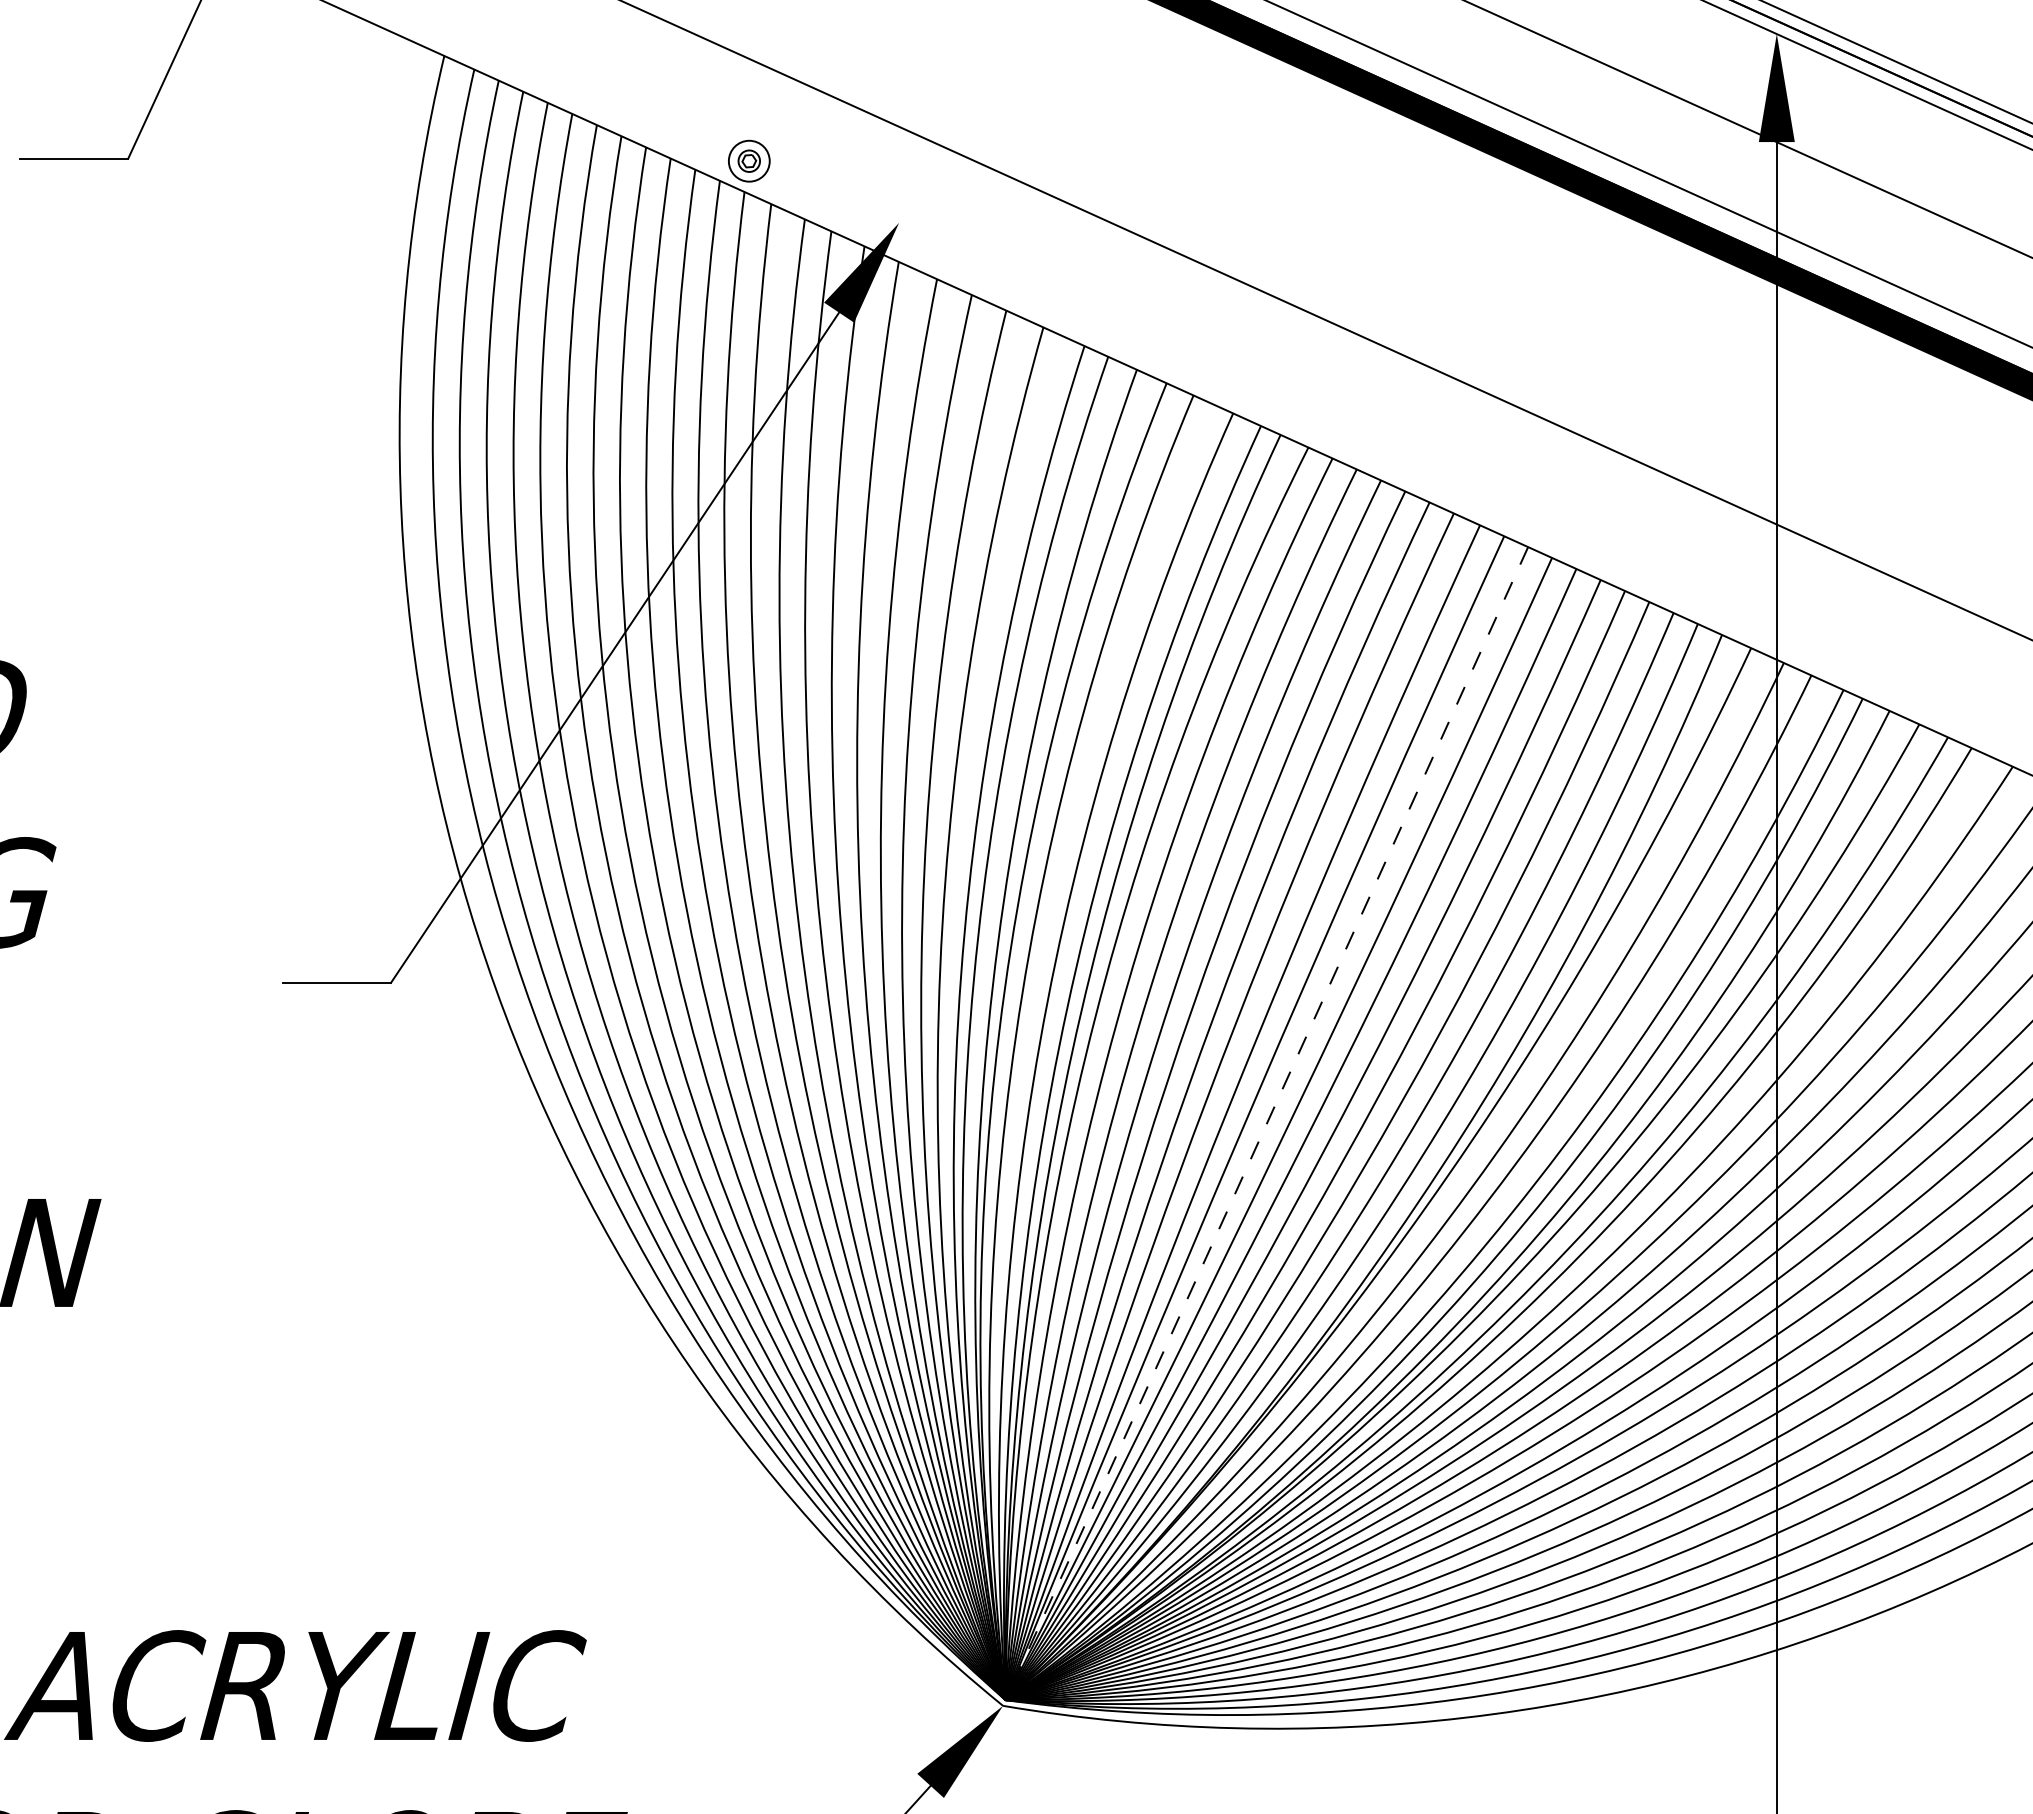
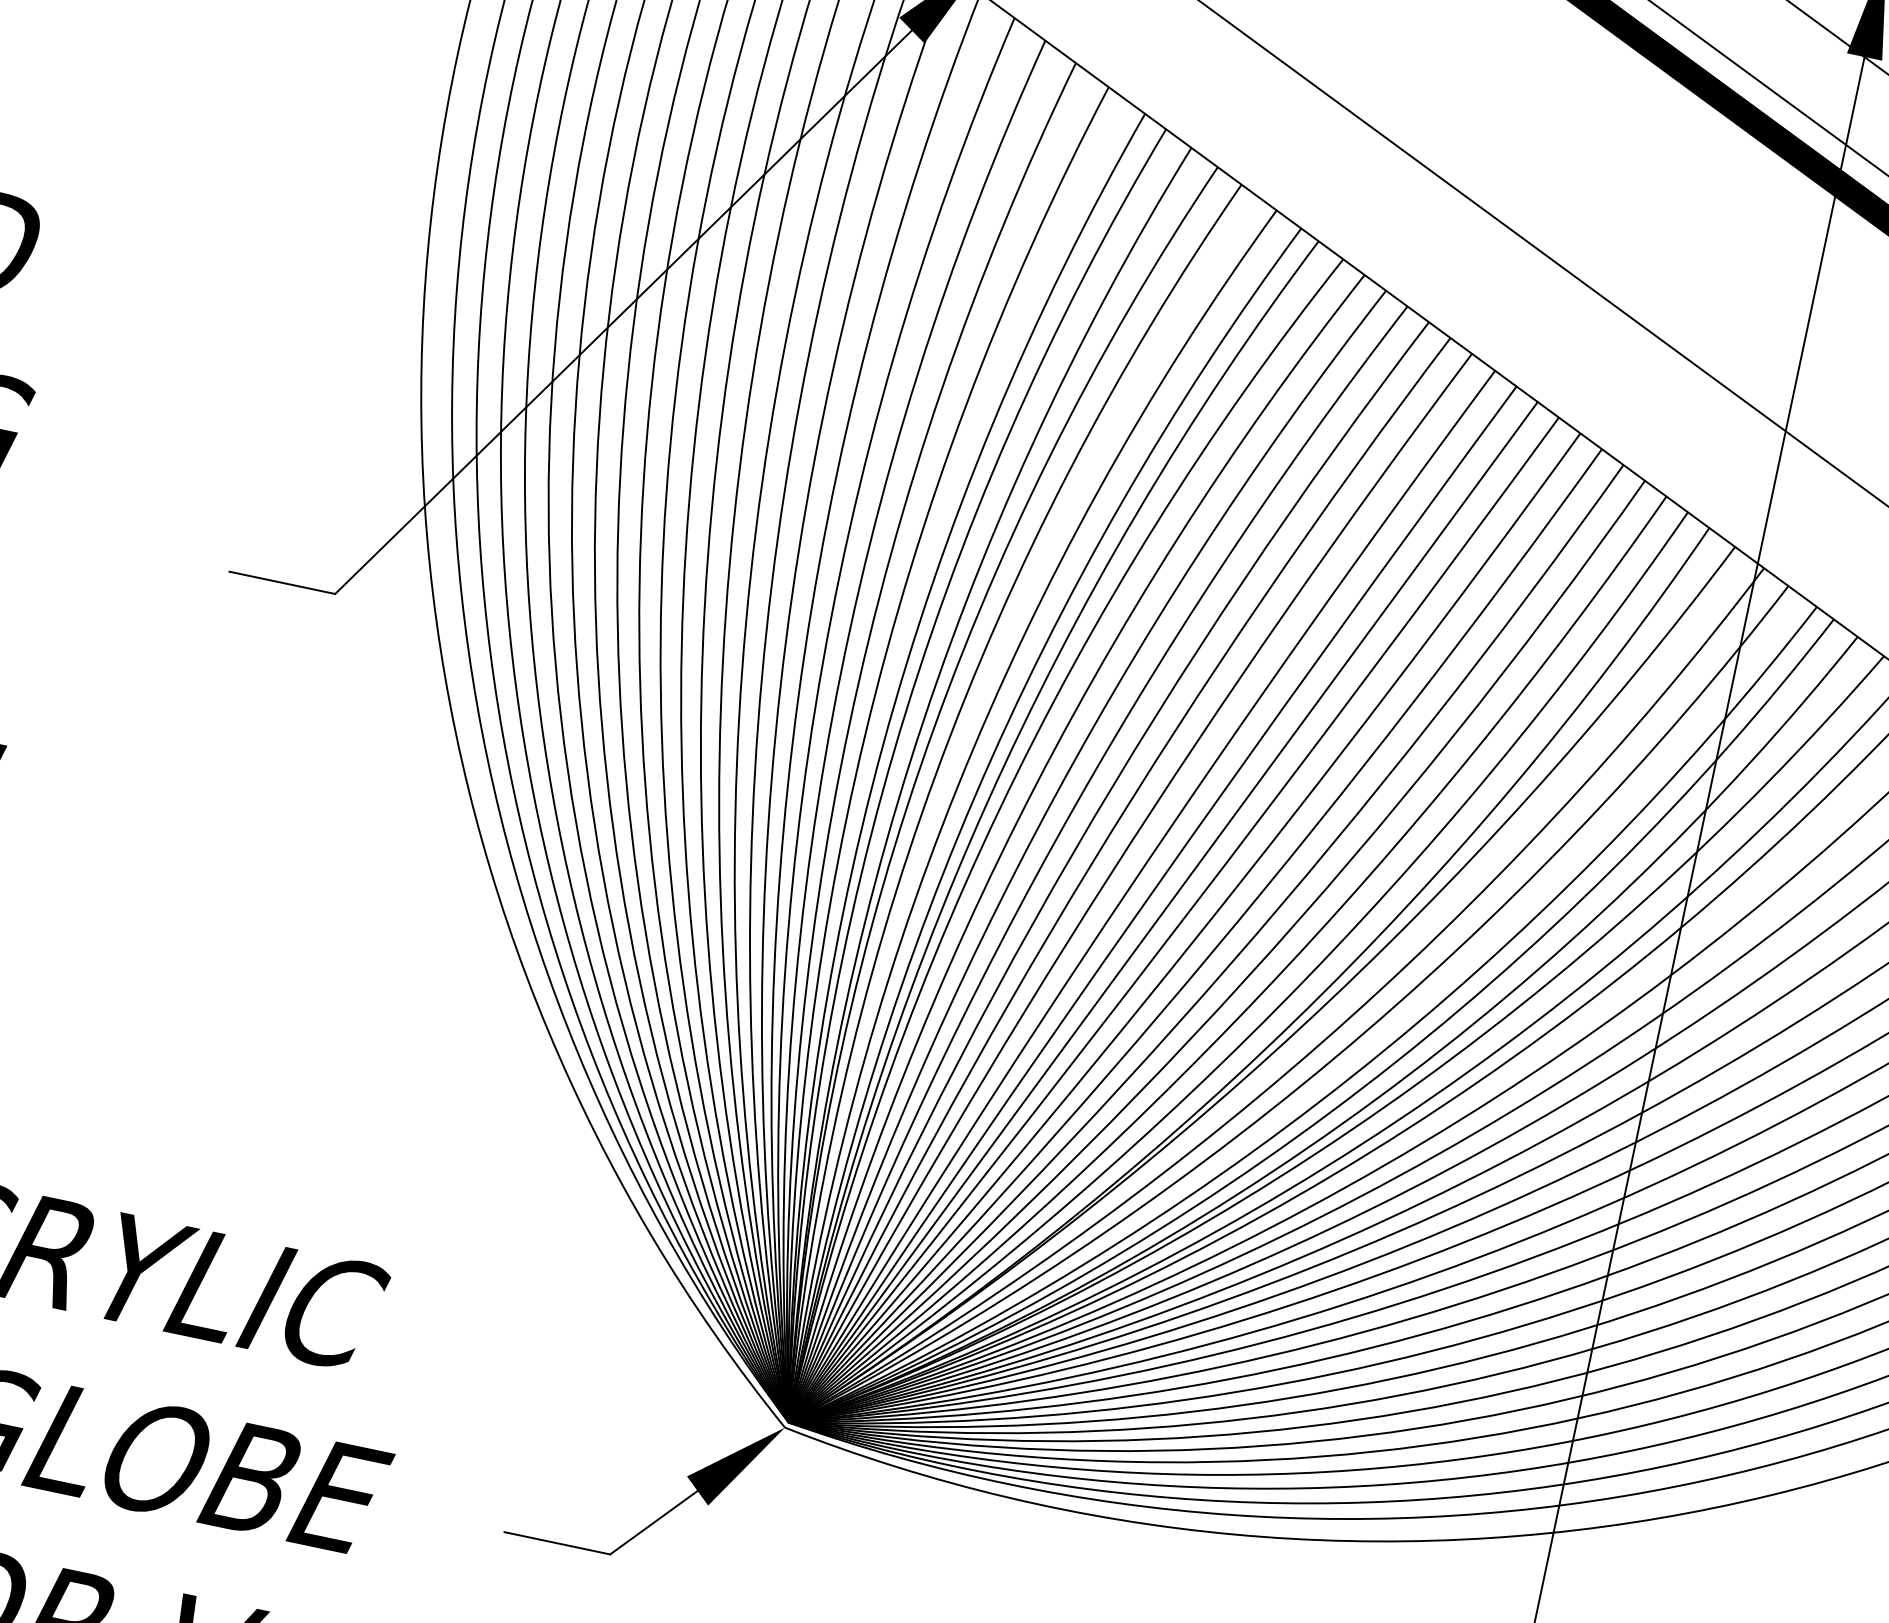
line: (1266, 1123) -> (1162, 912), dashed -> solid

